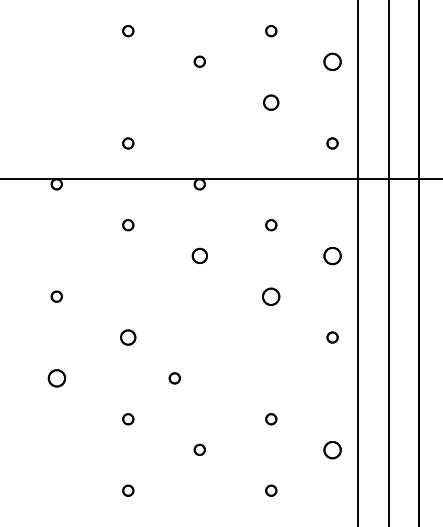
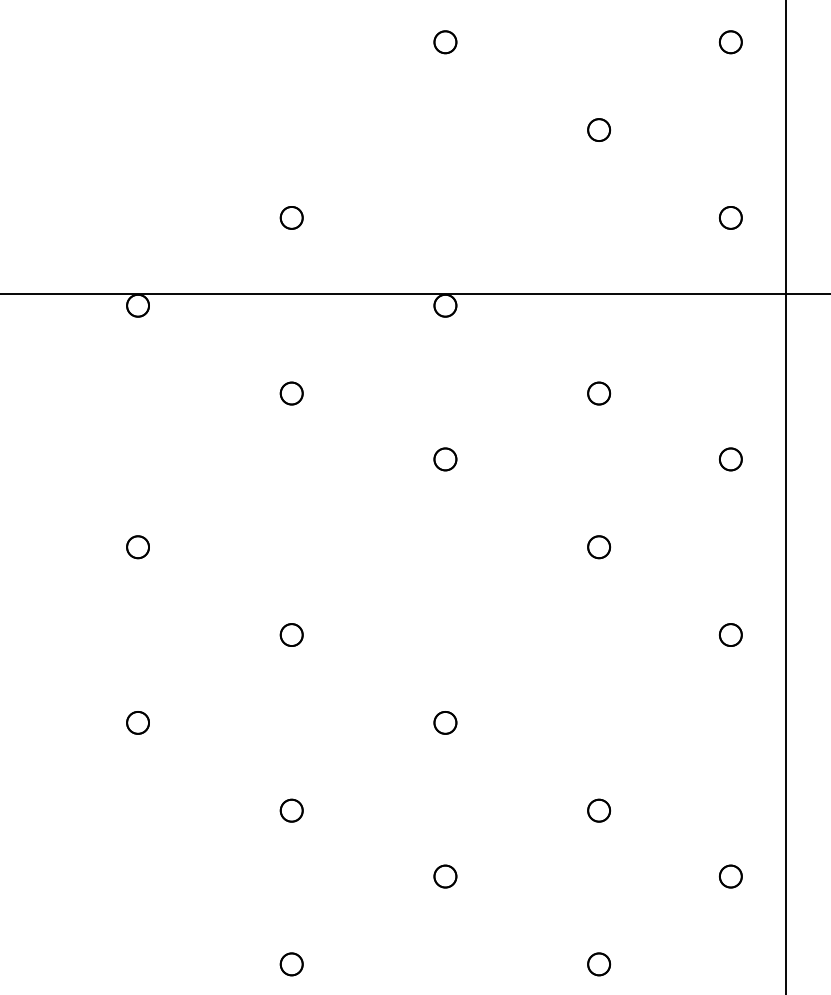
part: (332, 61) -> (730, 41), size x0.62
part: (271, 102) -> (599, 129), size x0.71
part: (199, 255) -> (444, 458), size x0.71
part: (332, 255) -> (730, 458), size x0.62
part: (271, 296) -> (599, 546), size x0.62
part: (128, 337) -> (292, 634), size x0.71
part: (56, 378) -> (137, 723), size x0.62
part: (174, 378) -> (444, 723), moved
part: (332, 449) -> (730, 875), size x0.62

